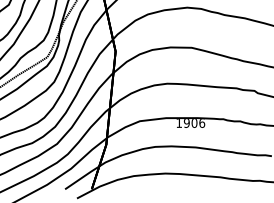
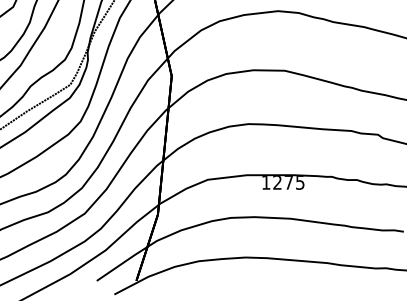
text: (194, 123) -> (288, 183), 1906 -> 1275

